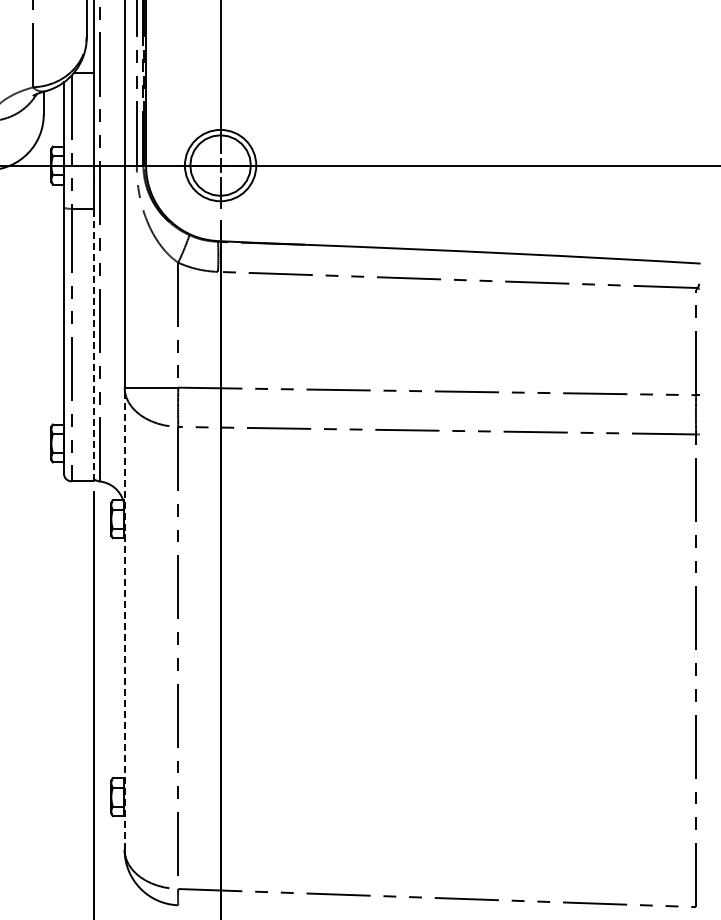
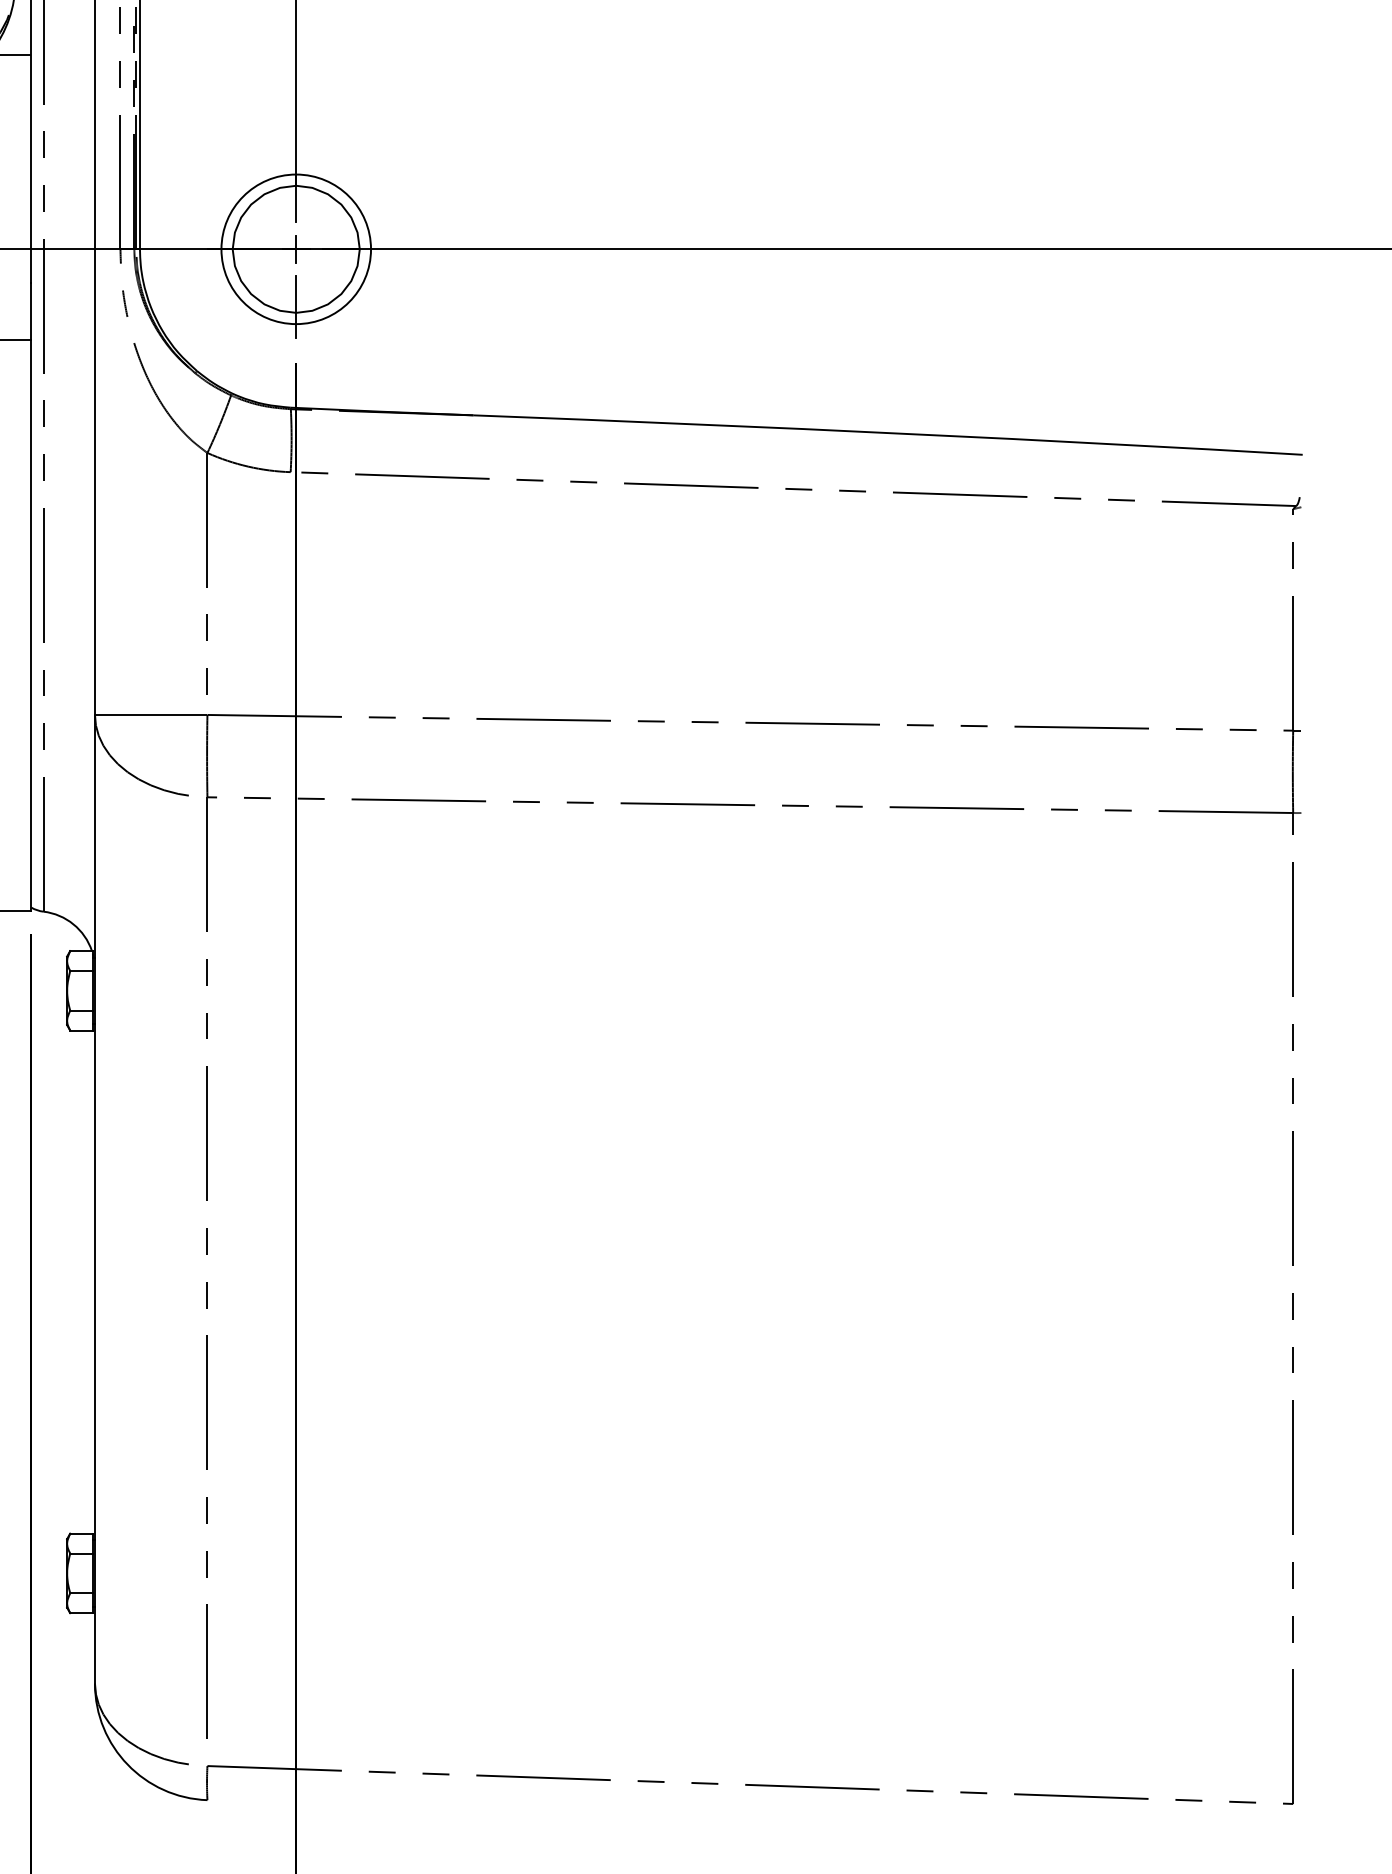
line: (94, 344) -> (31, 624), dashed -> solid
line: (124, 618) -> (94, 1198), dashed -> solid

